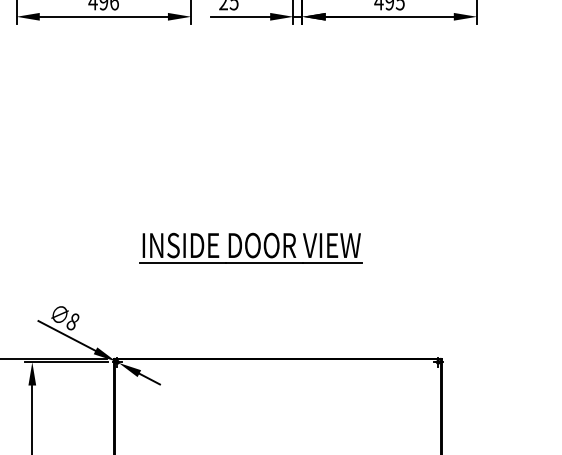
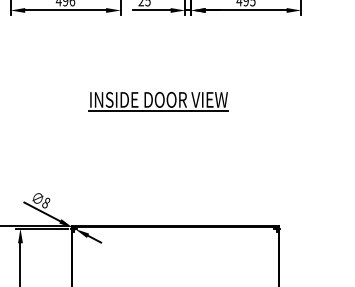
part: (250, 248) -> (158, 101), moved

